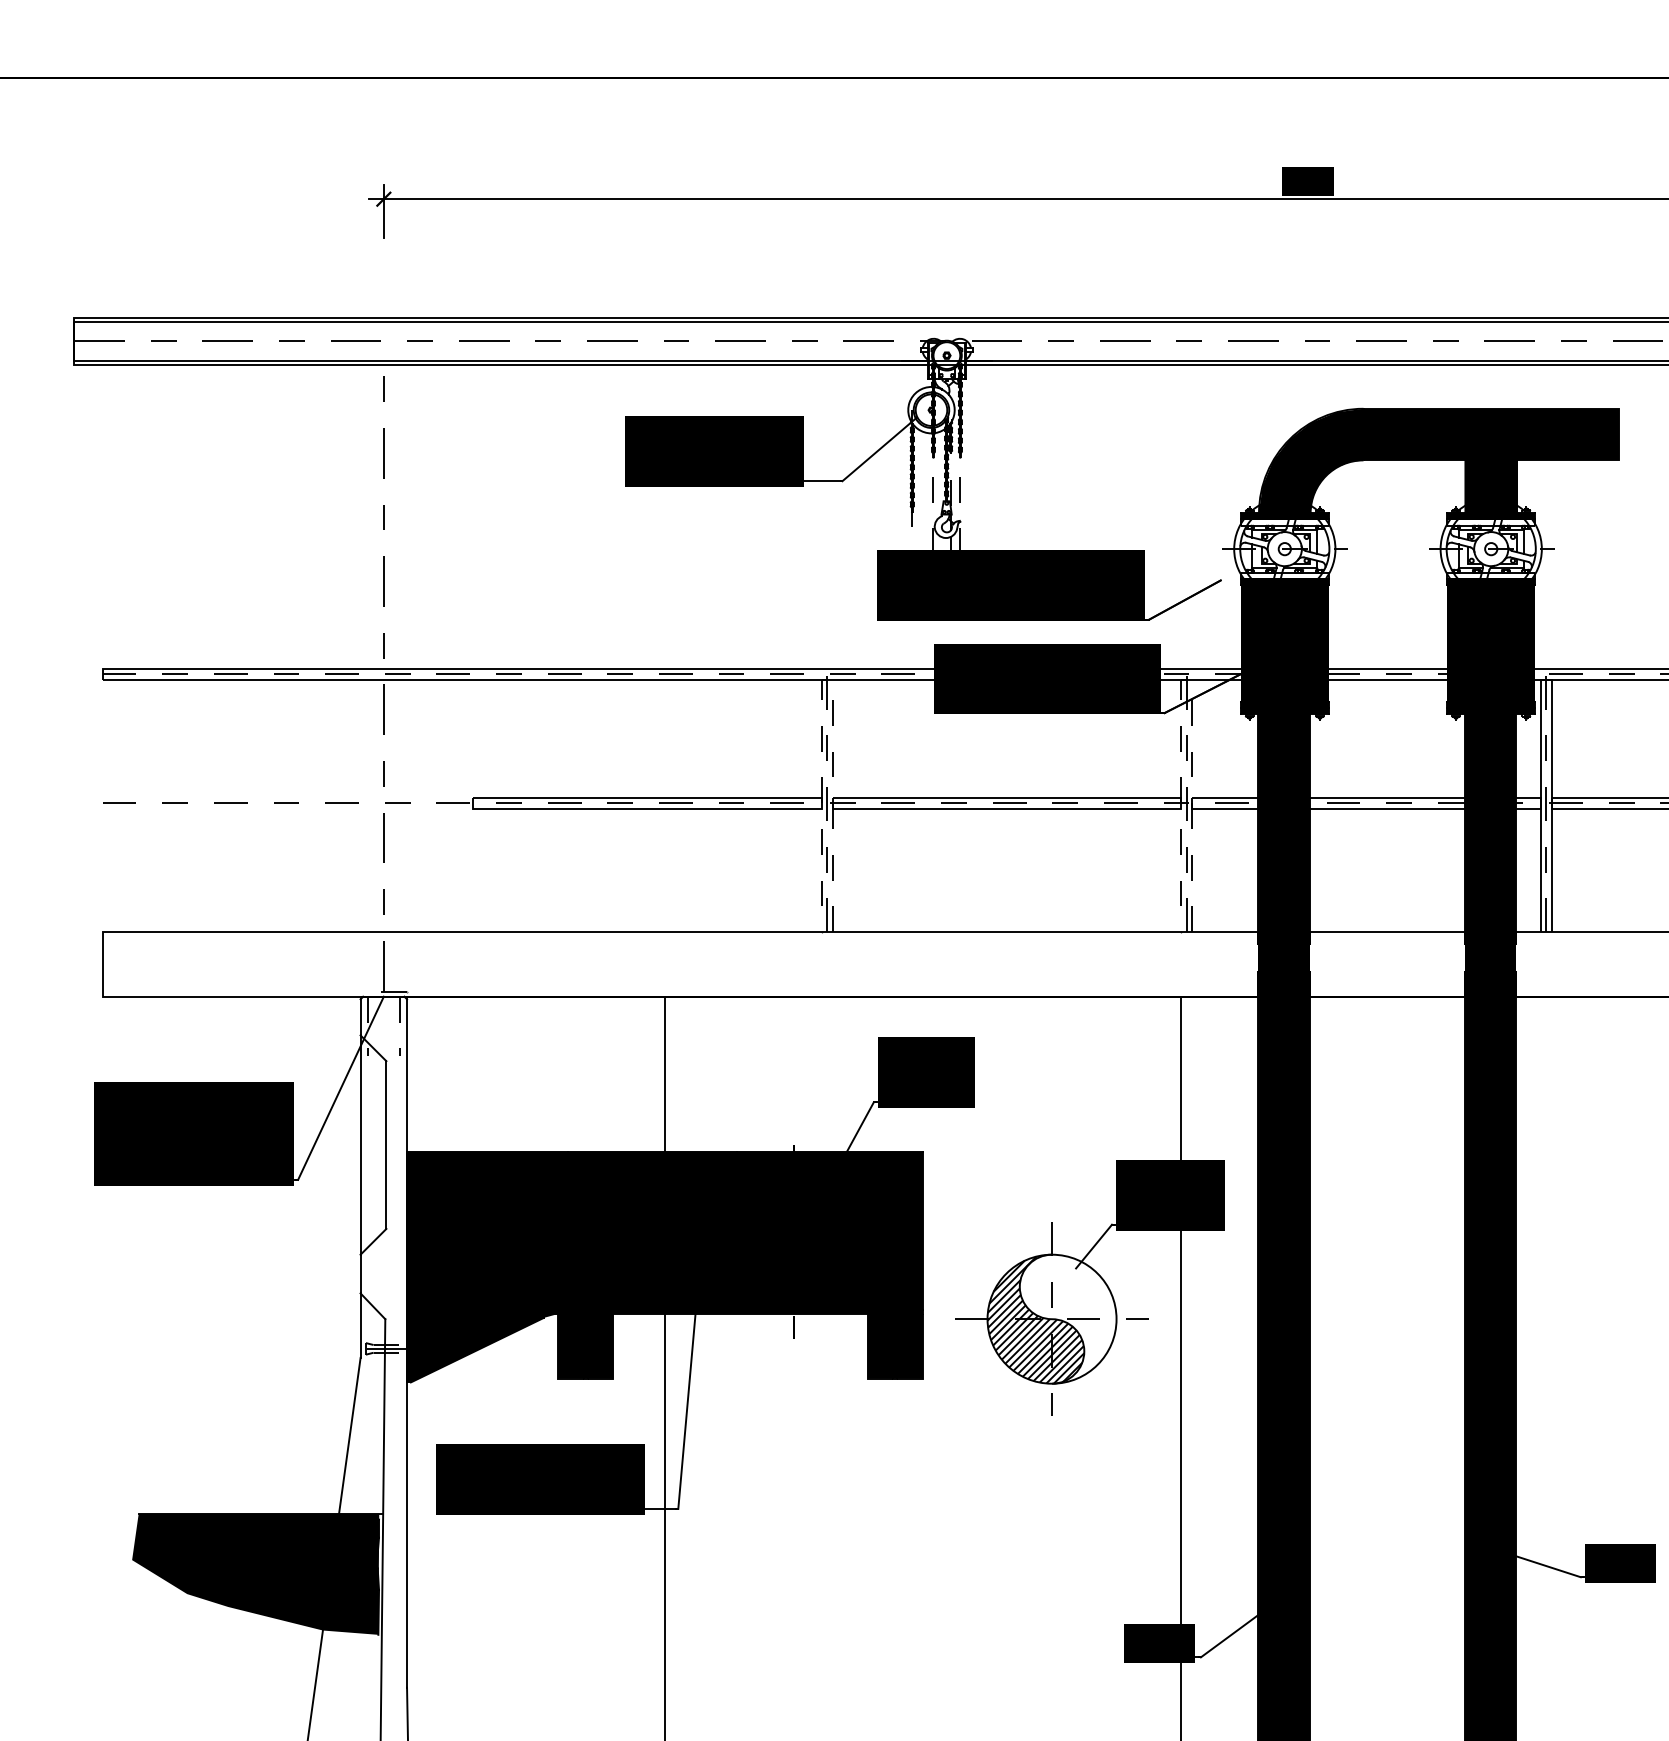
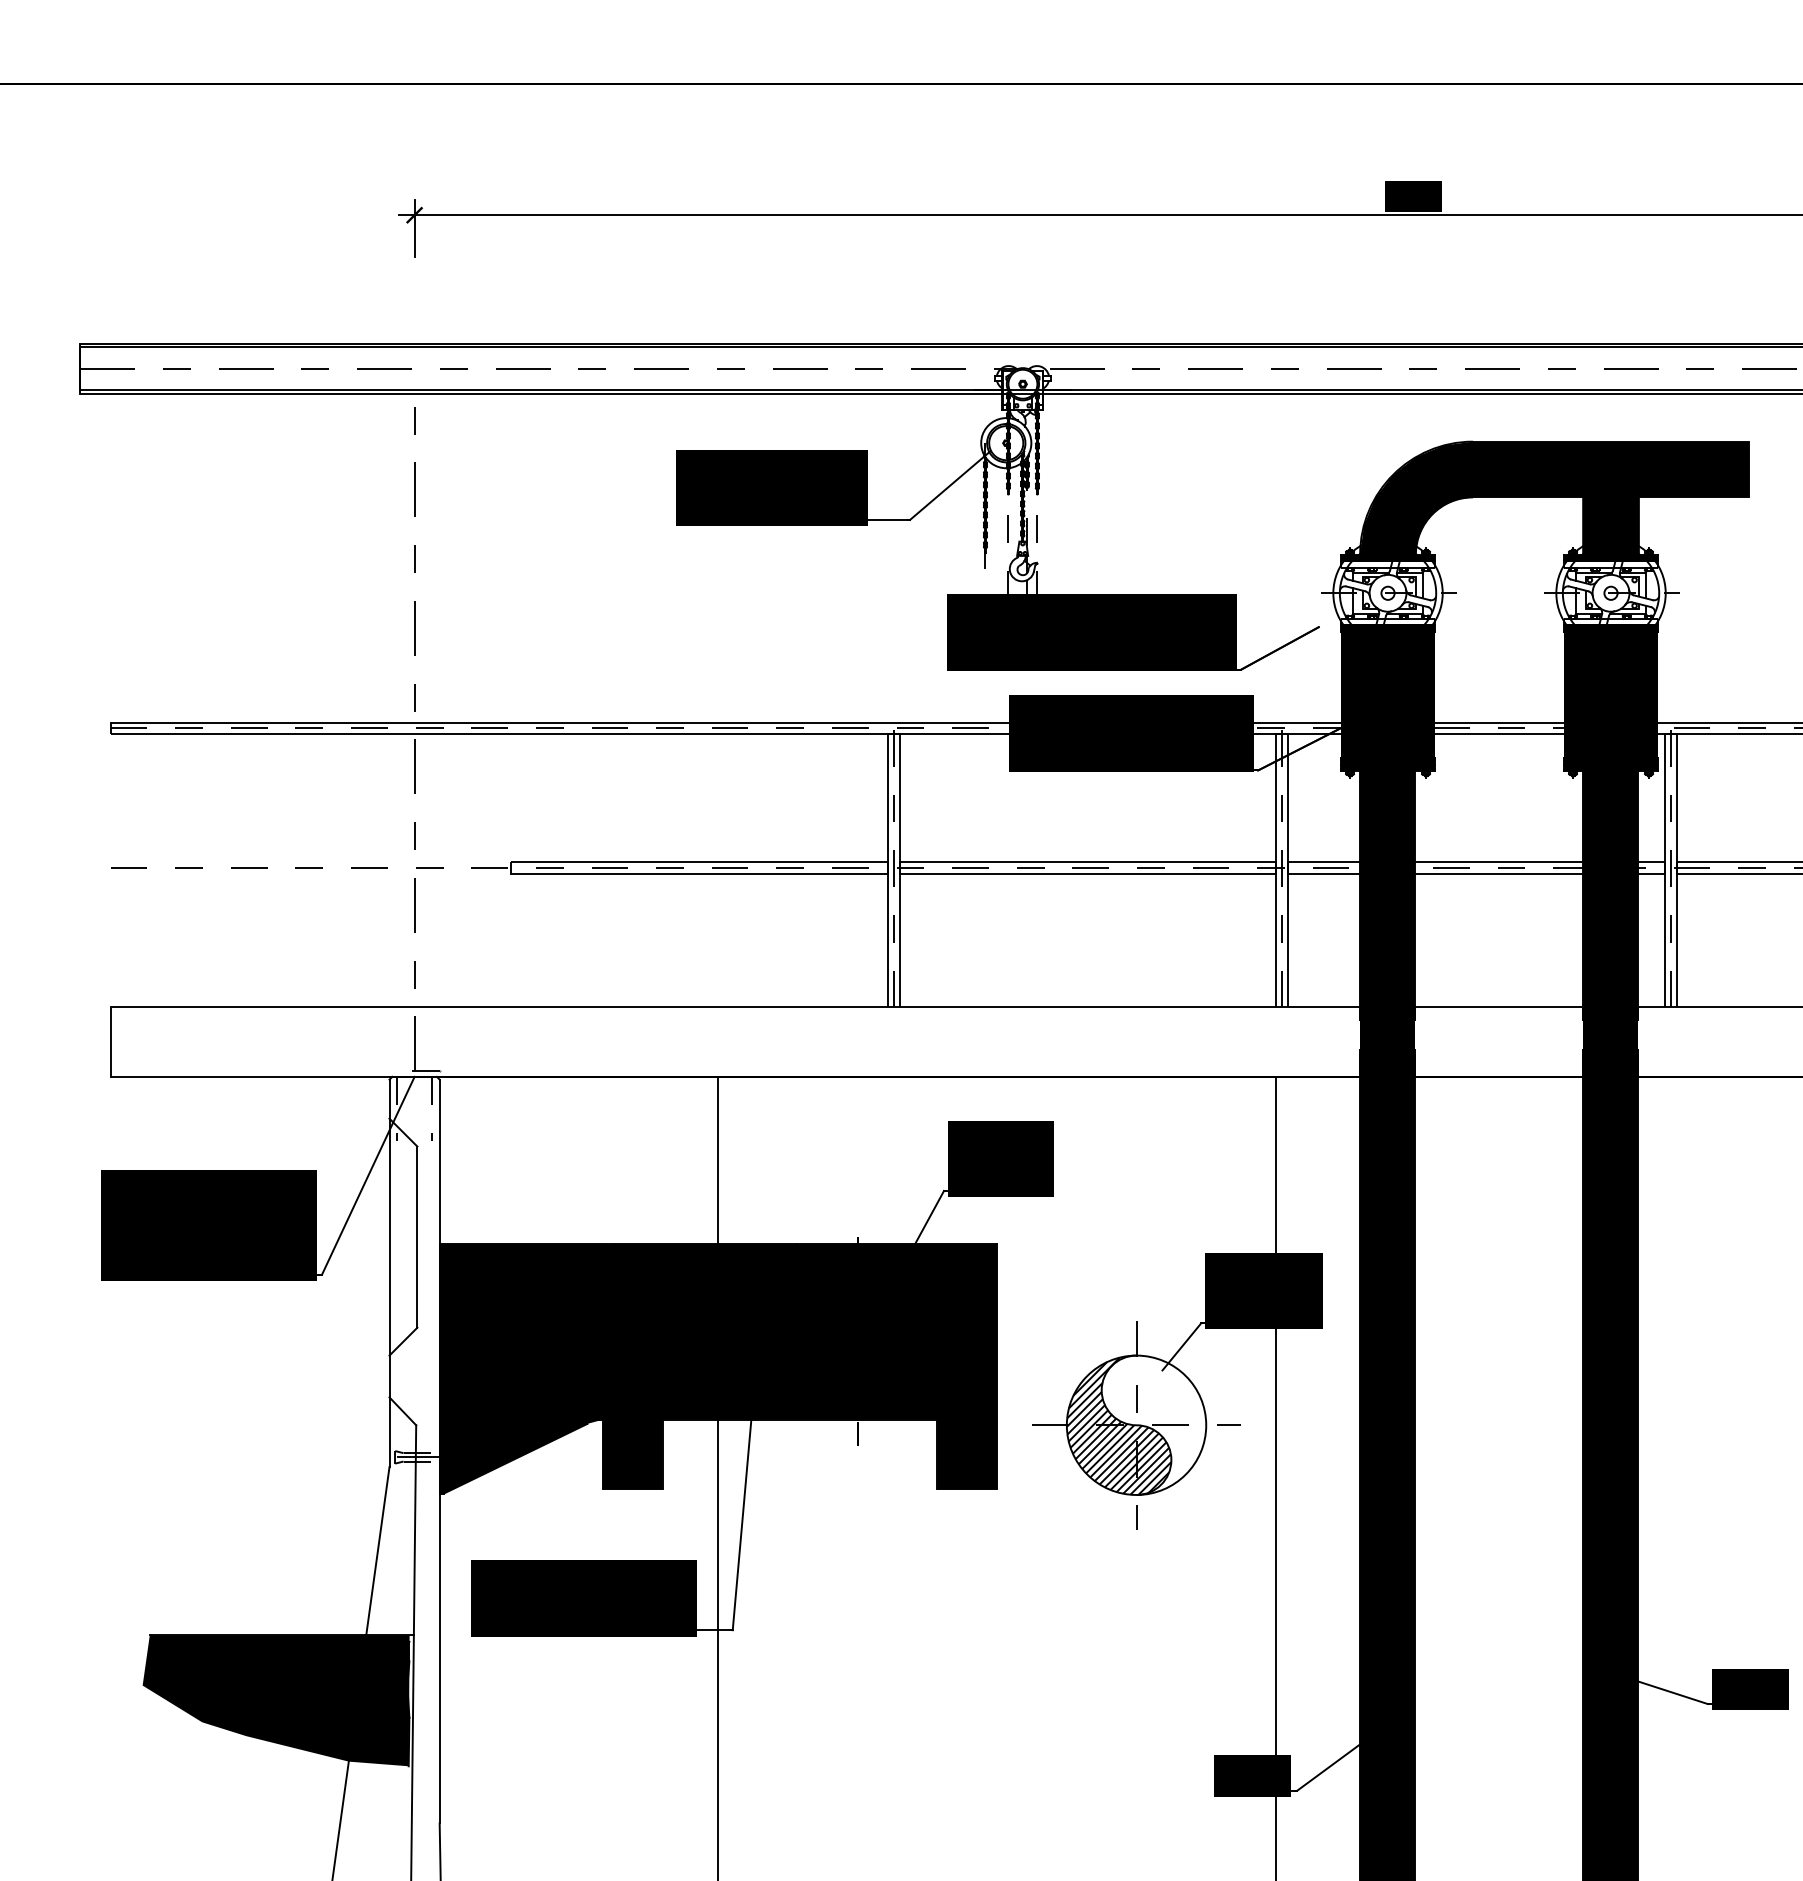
line: (826, 679) -> (892, 734), dashed -> solid
line: (1186, 679) -> (1281, 734), dashed -> solid

